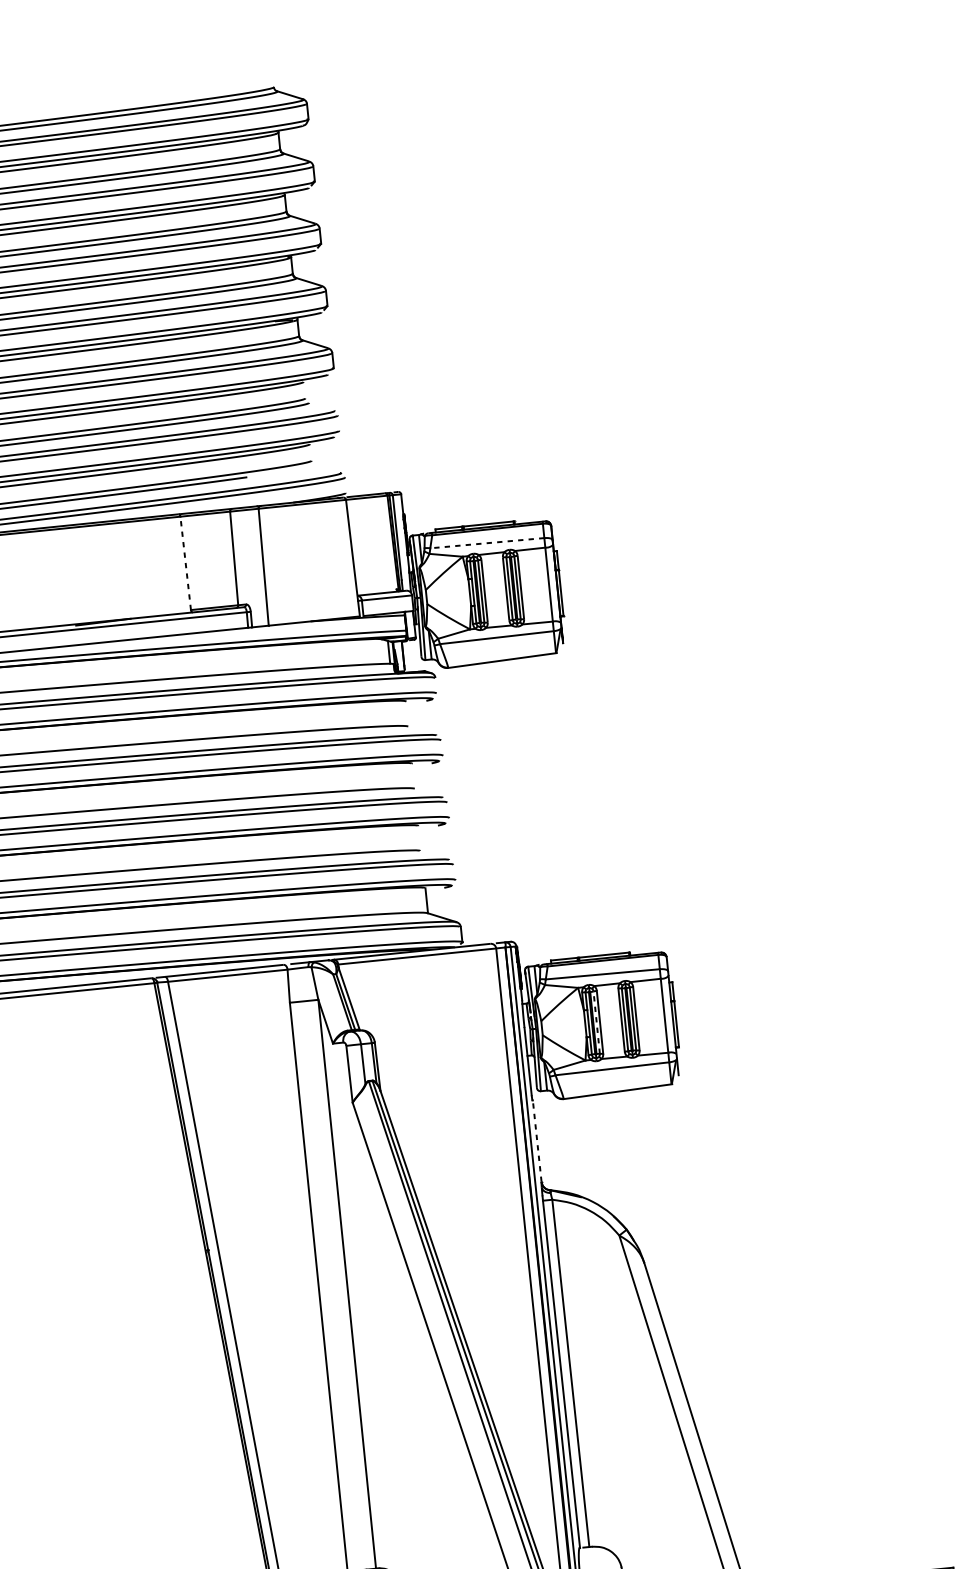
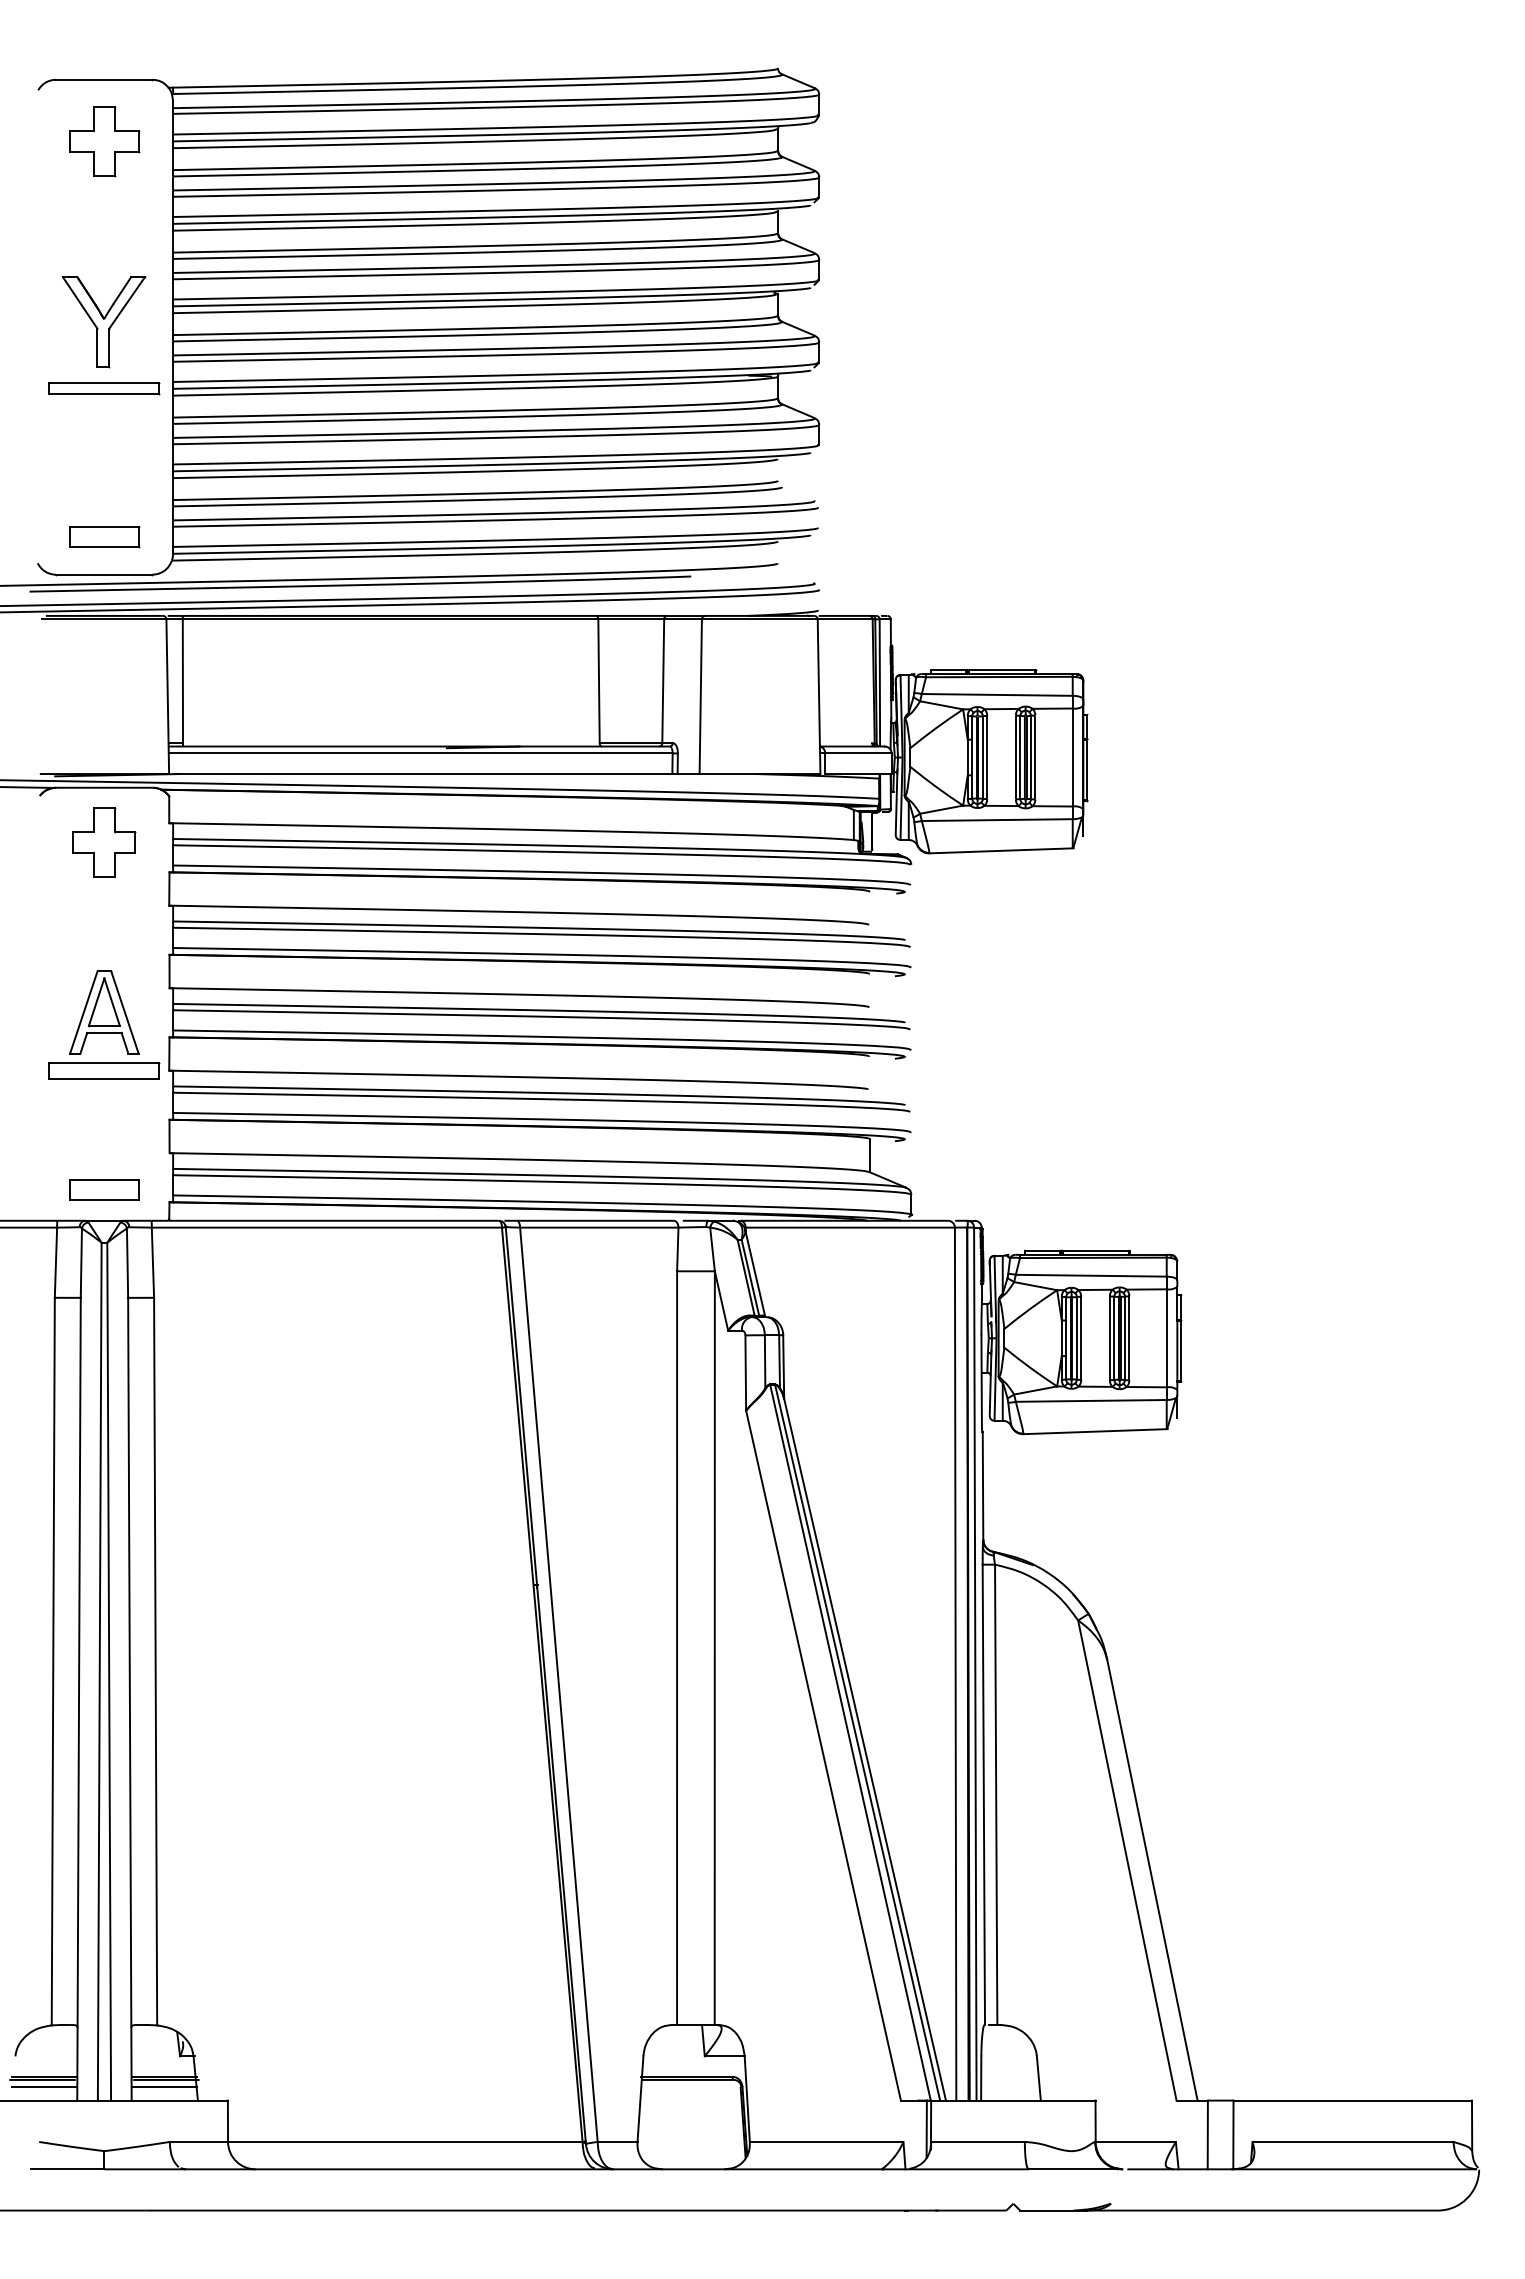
line: (486, 542) -> (996, 694), dashed -> solid
line: (186, 563) -> (599, 681), dashed -> solid
line: (596, 1022) -> (1076, 1337), dashed -> solid
line: (537, 1140) -> (983, 1485), dashed -> solid

